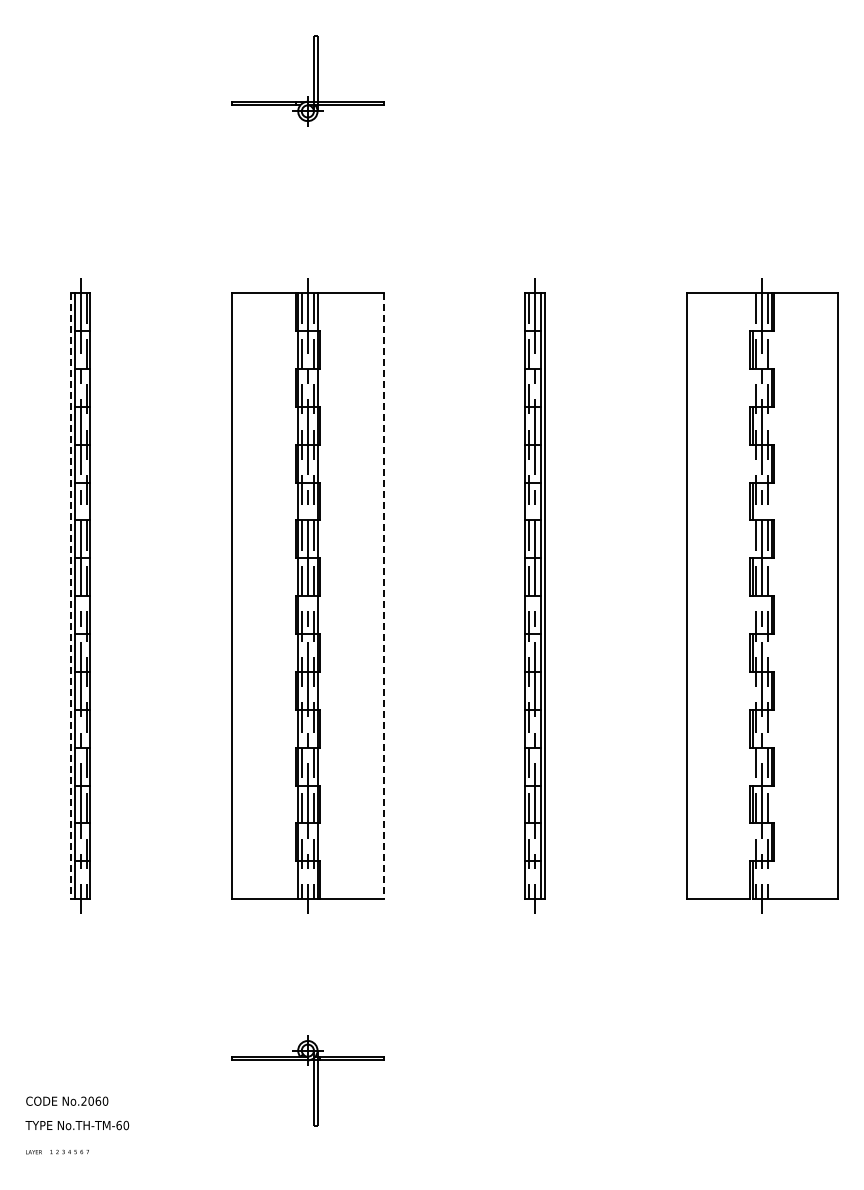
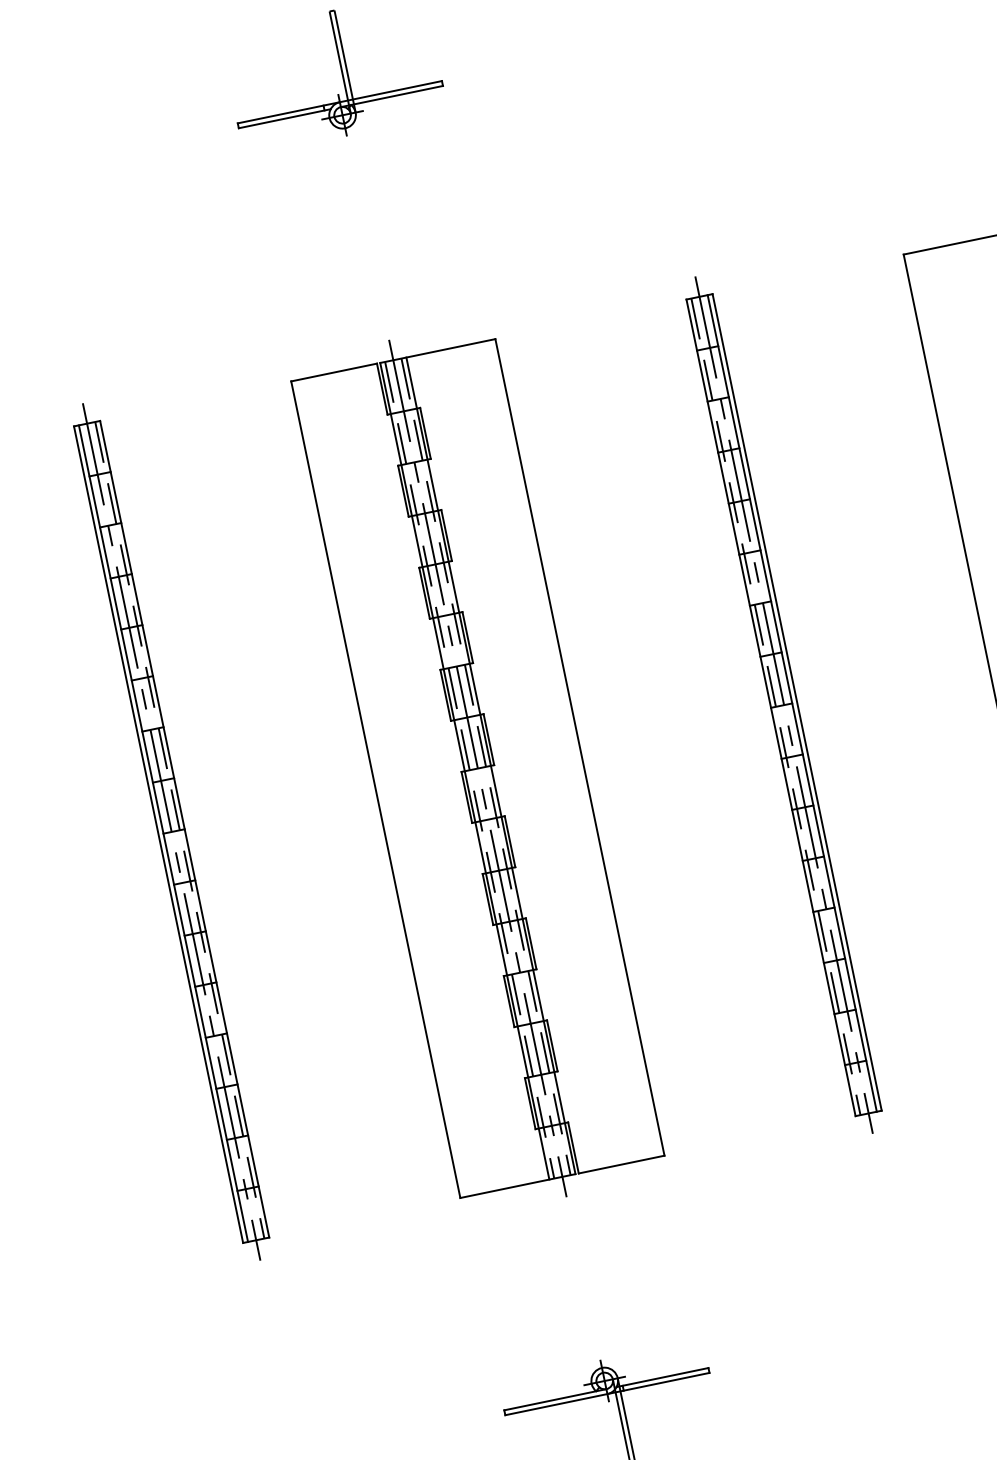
line: (70, 596) -> (158, 835), dashed -> solid
line: (383, 596) -> (579, 747), dashed -> solid

